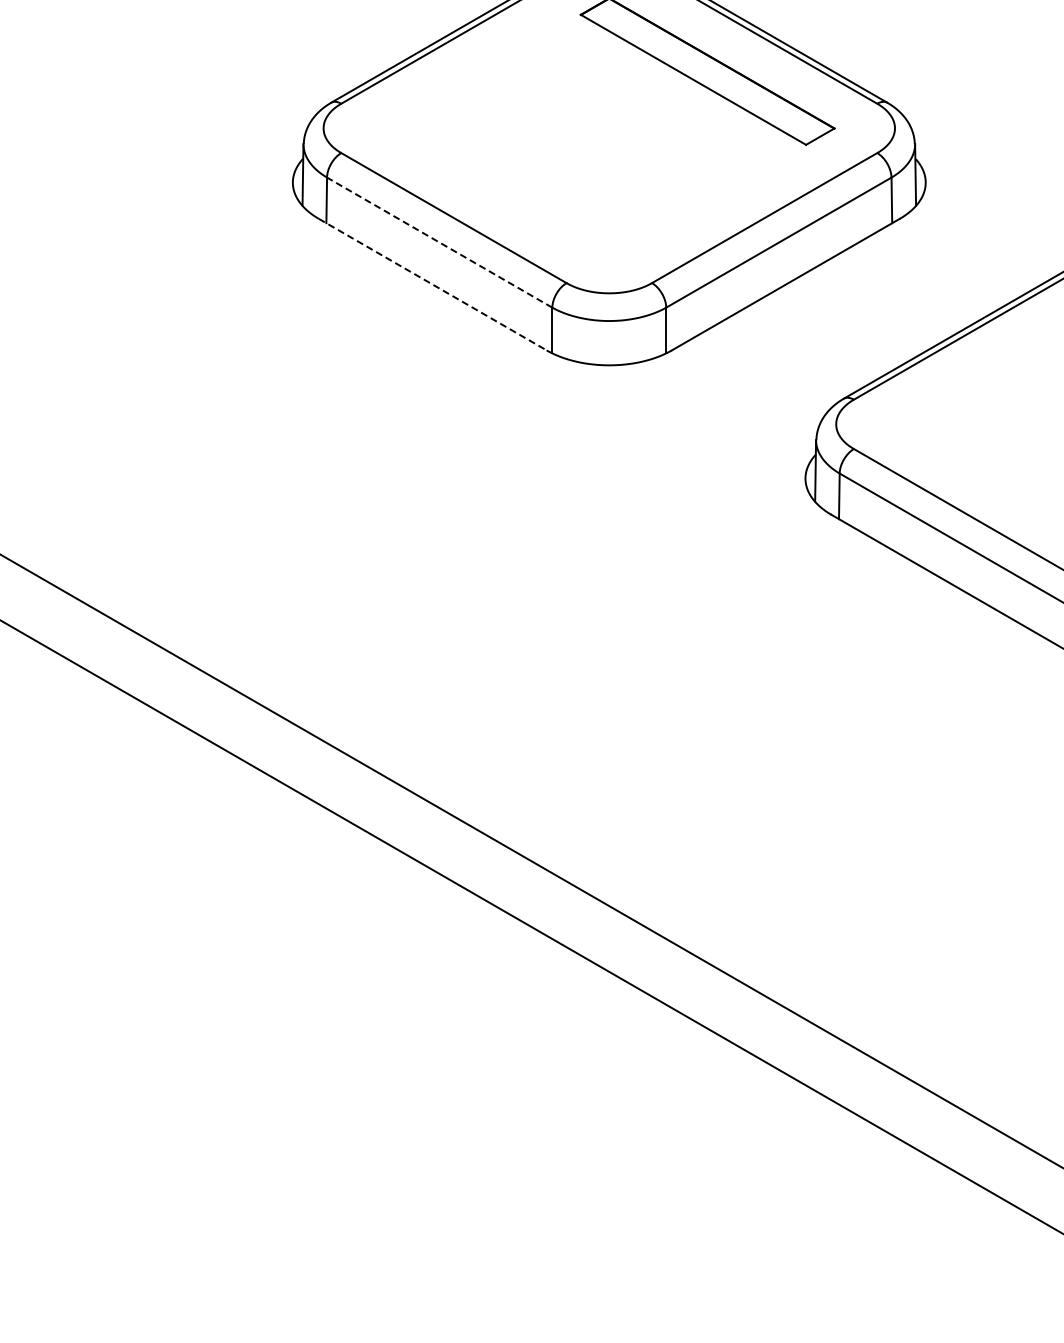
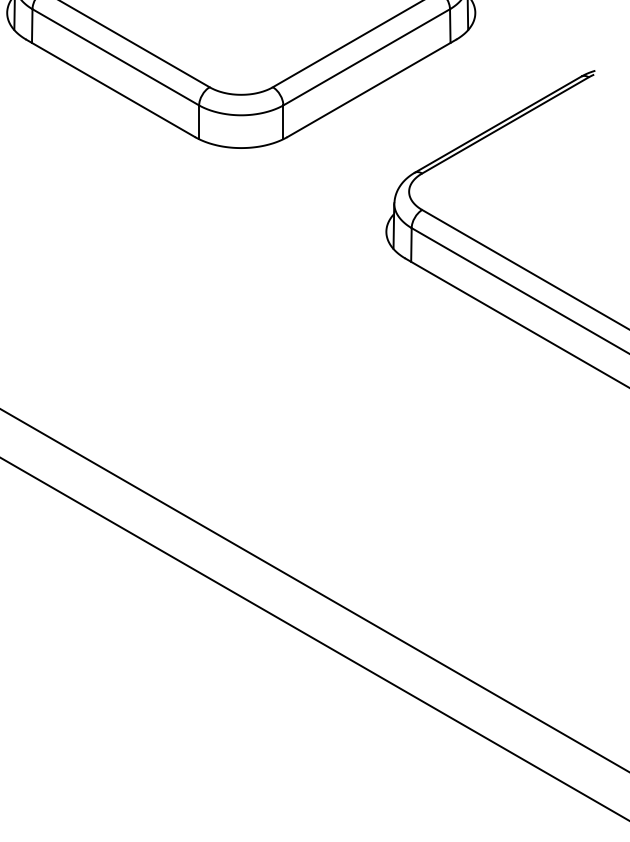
line: (439, 242) -> (115, 57), dashed -> solid
line: (432, 284) -> (110, 88), dashed -> solid

